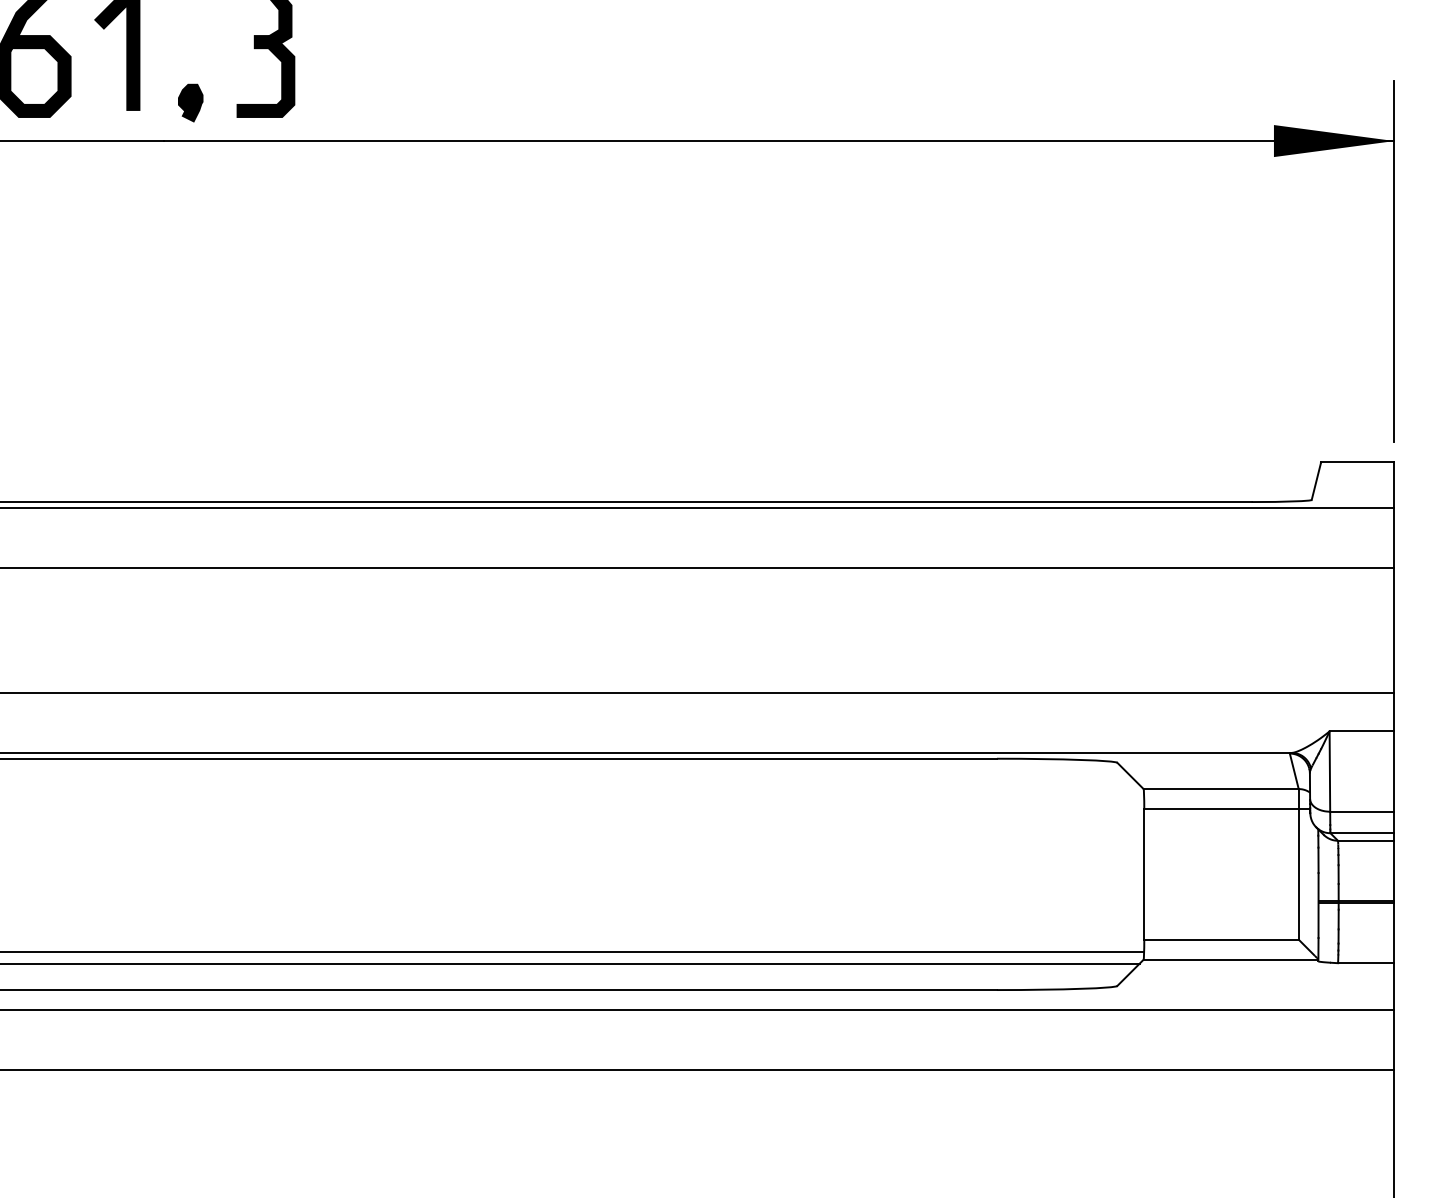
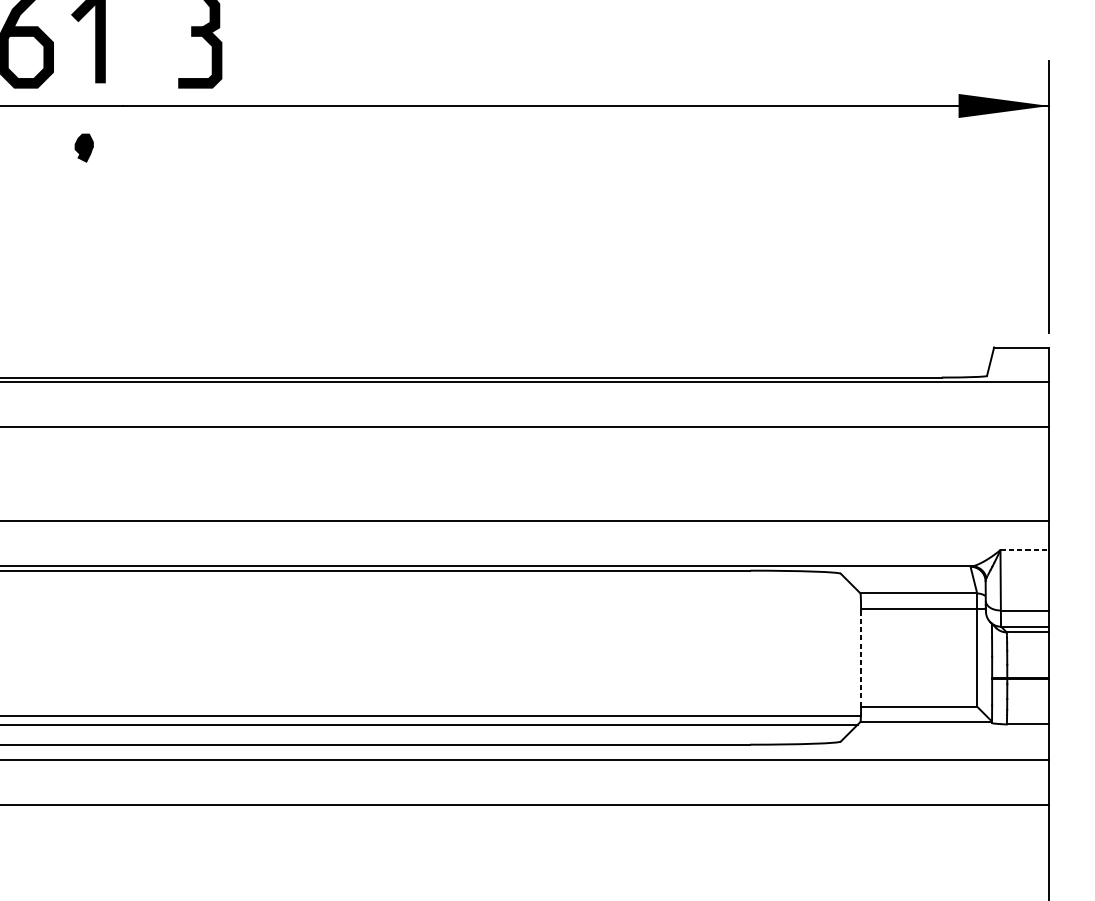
part: (190, 102) -> (84, 147), moved
line: (1362, 731) -> (1025, 550), solid -> dashed
line: (1144, 873) -> (861, 657), solid -> dashed

